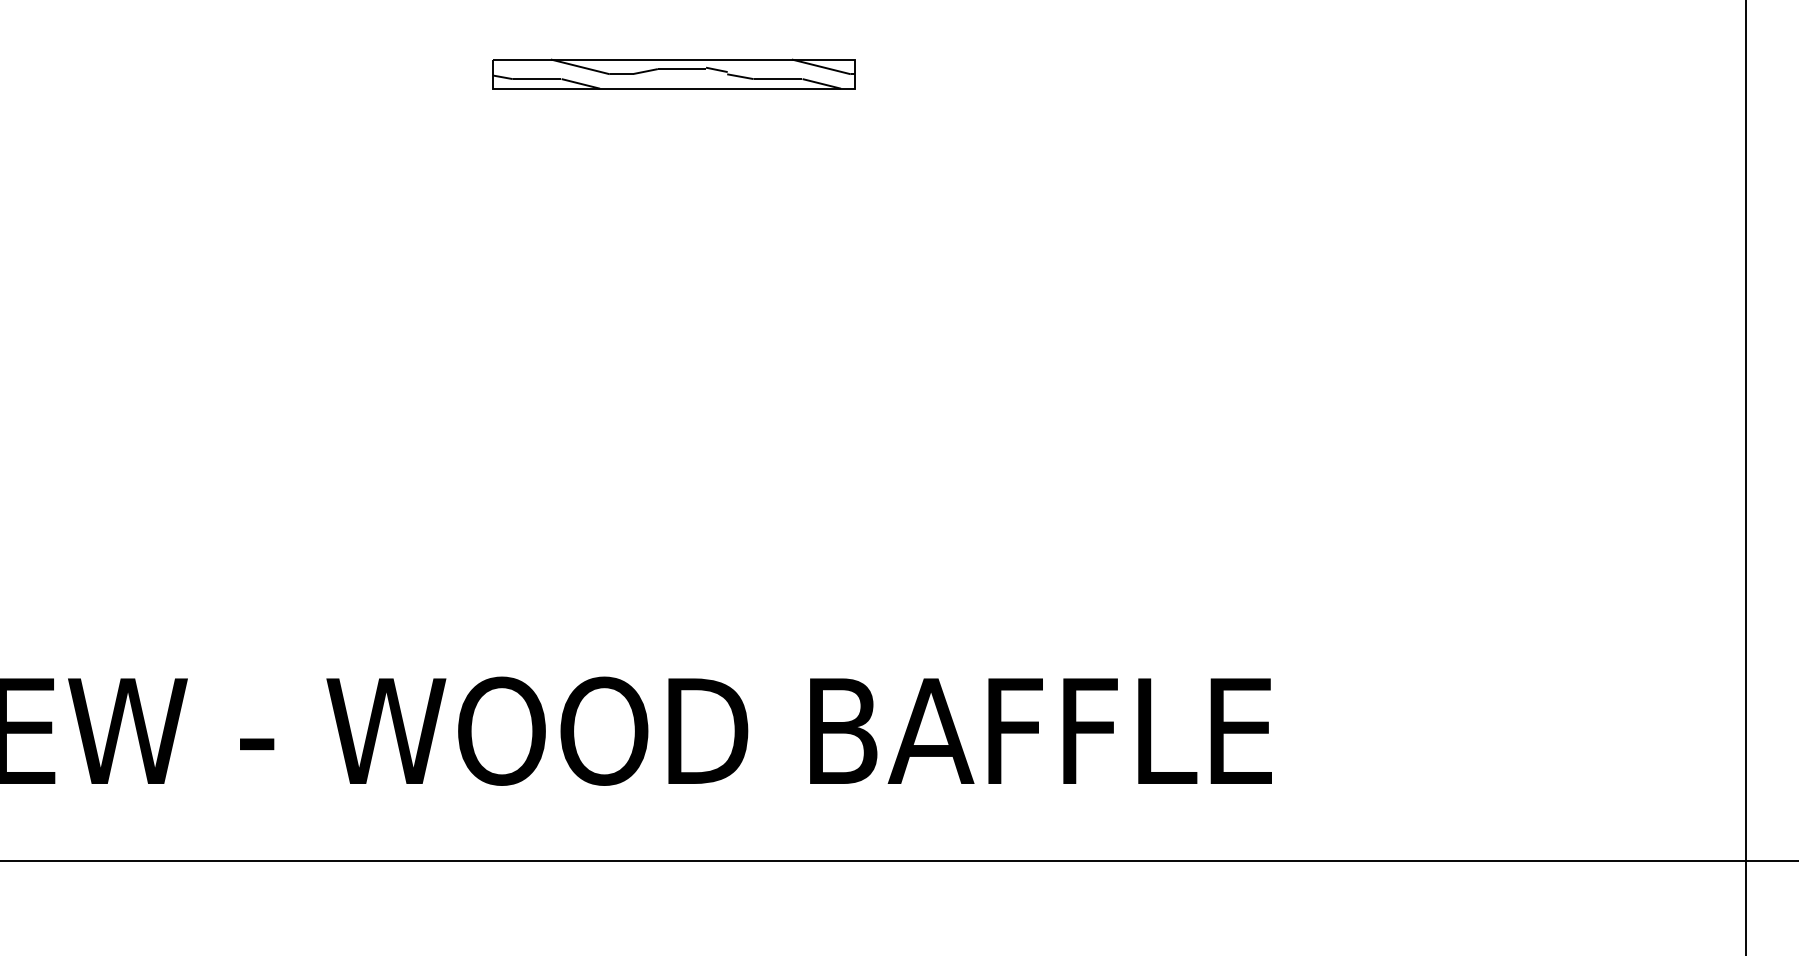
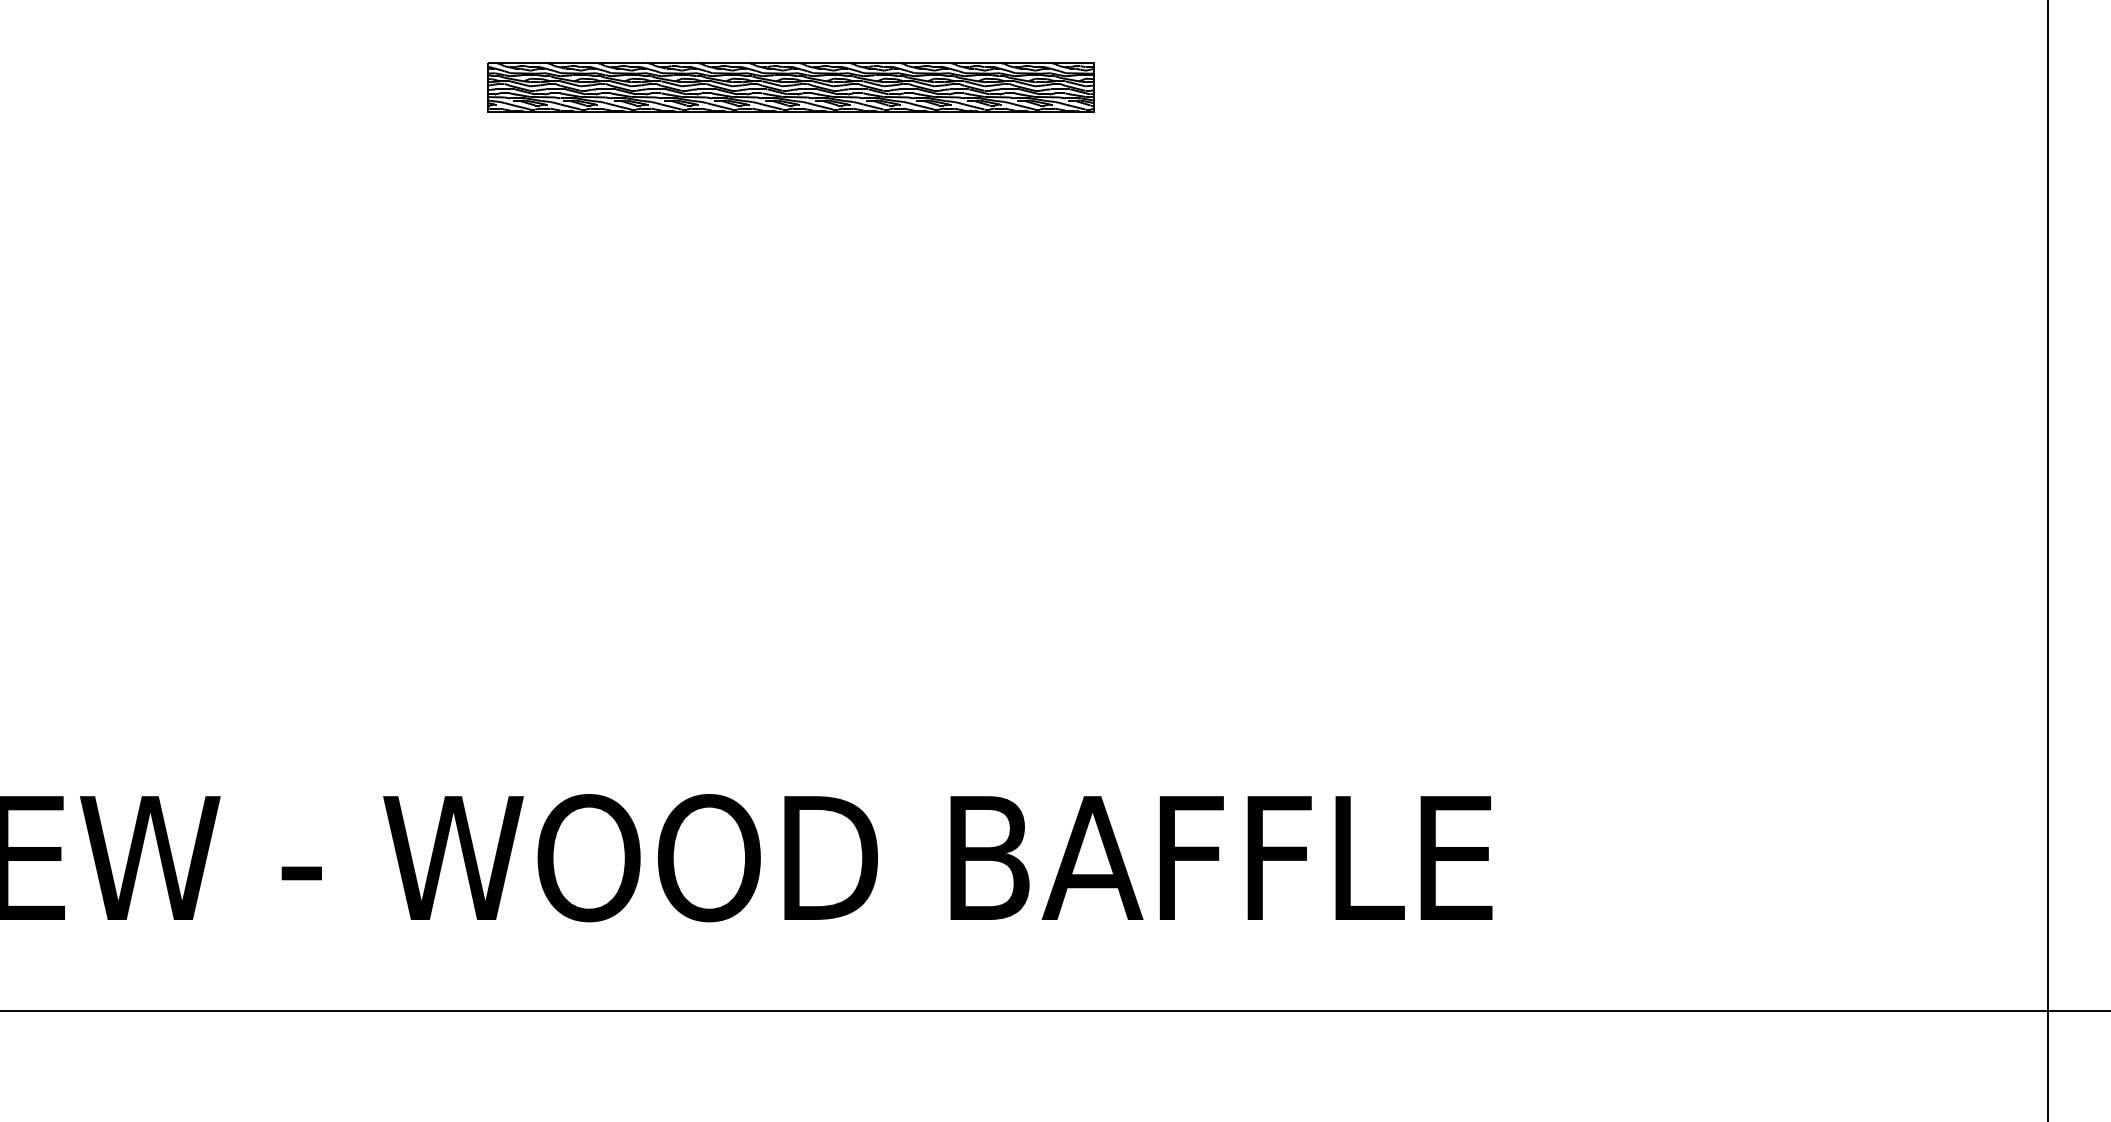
part: (673, 73) -> (790, 86), size x1.43

